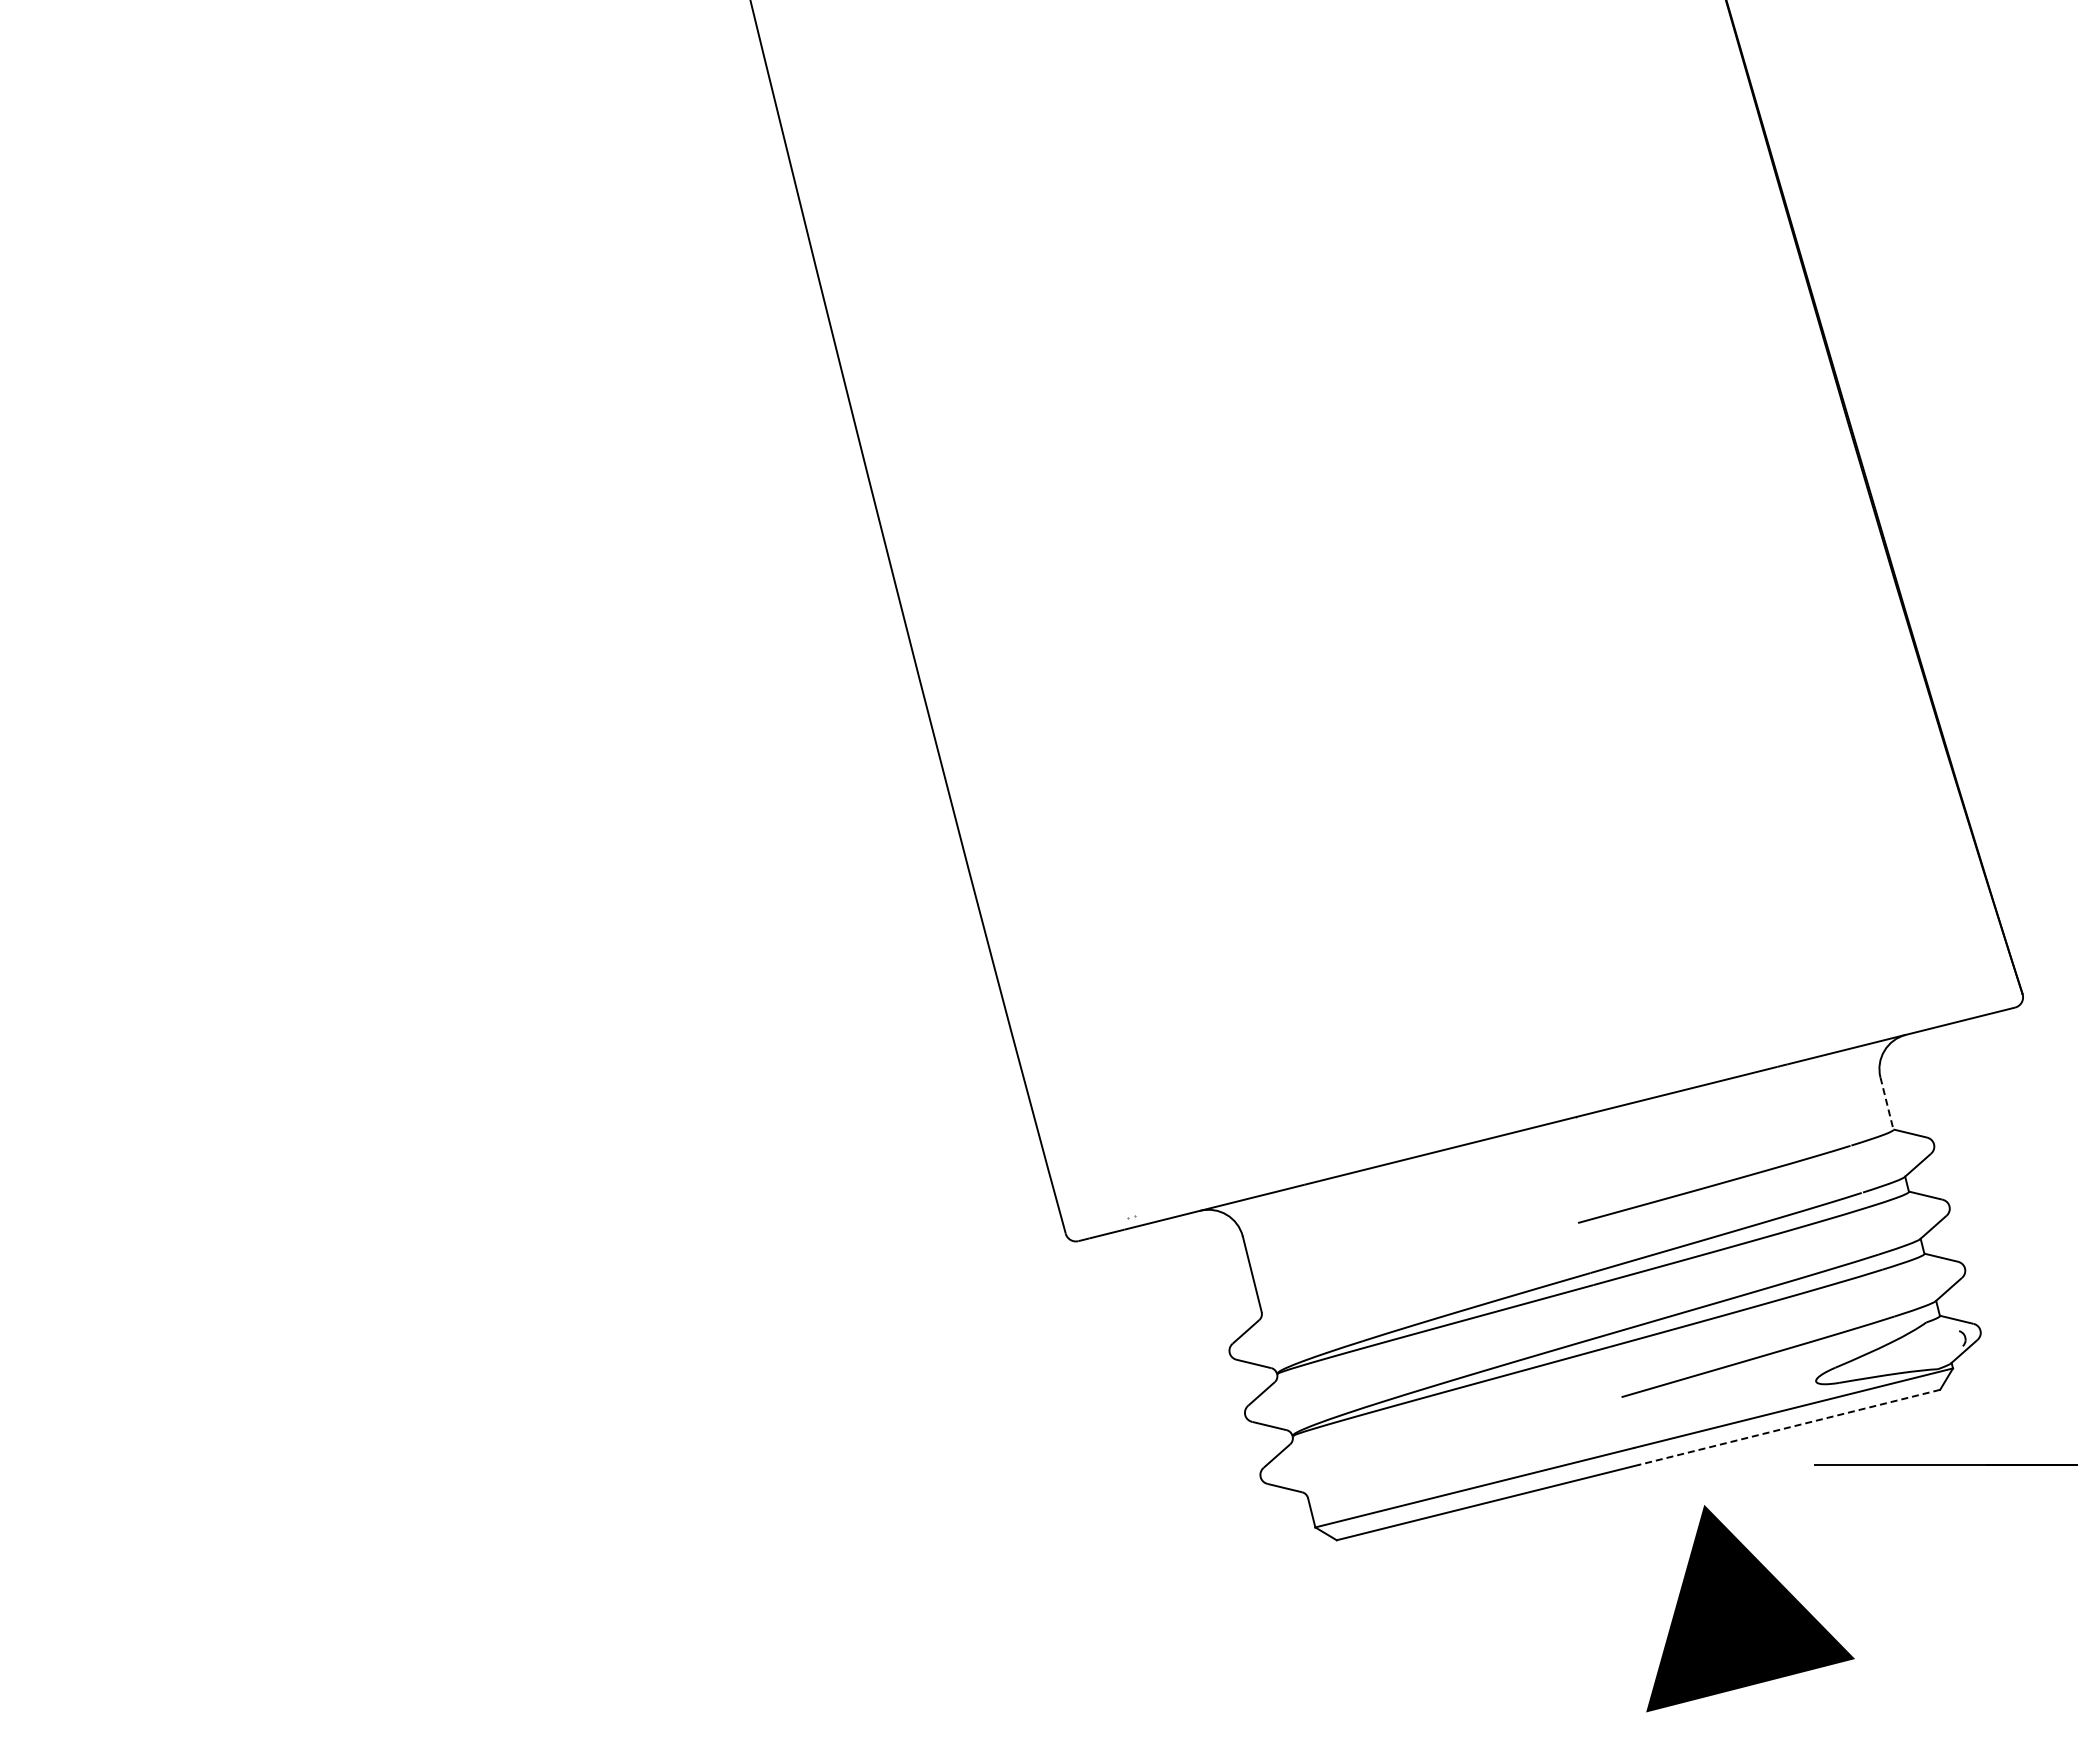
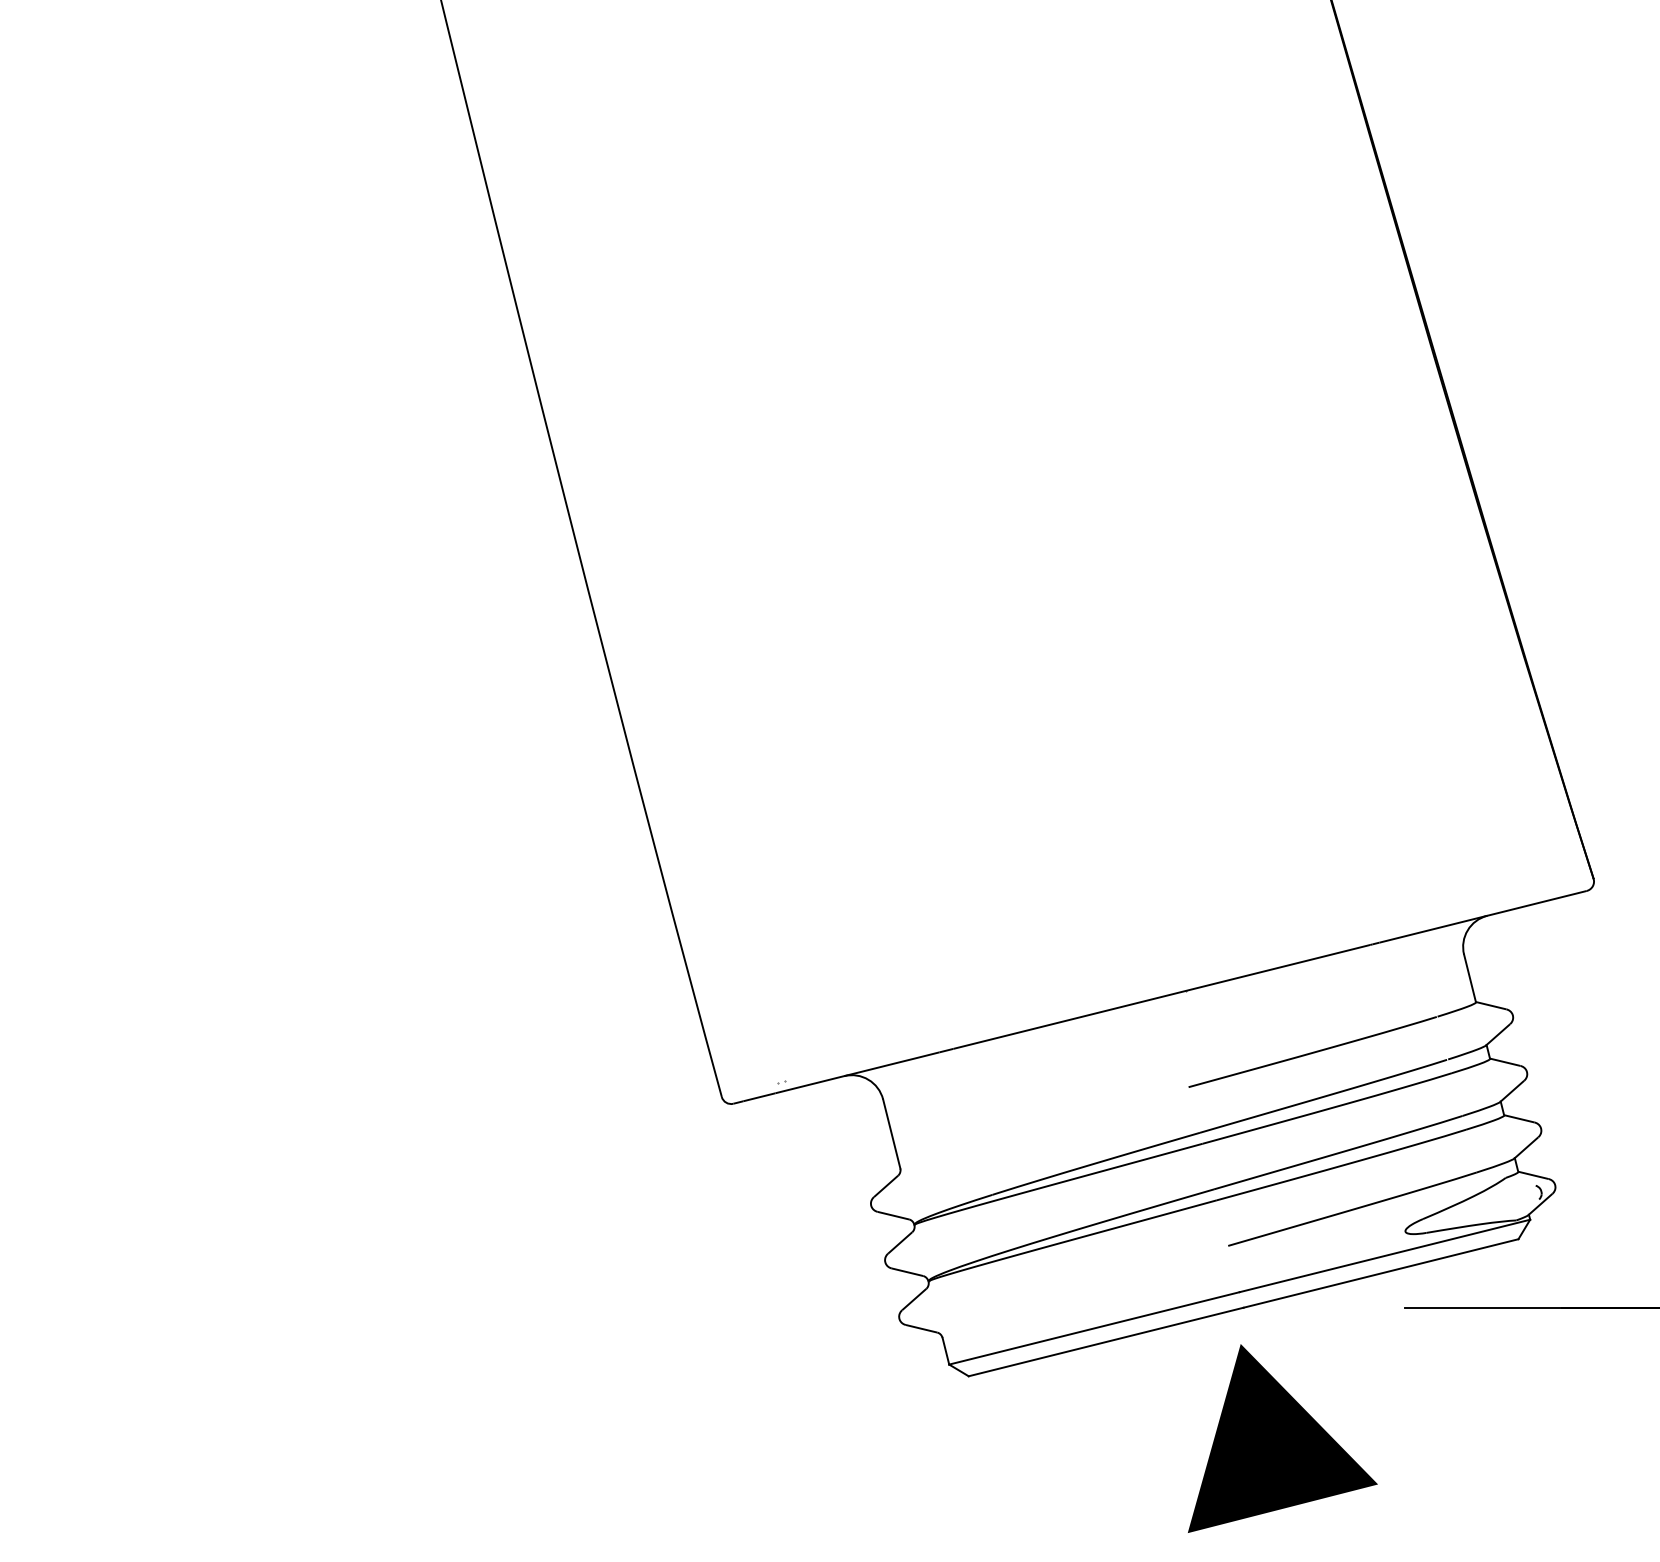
line: (1887, 1103) -> (1470, 978), dashed -> solid
line: (1788, 1427) -> (1380, 1273), dashed -> solid
text: (1750, 1608) -> (1282, 1438), moved

